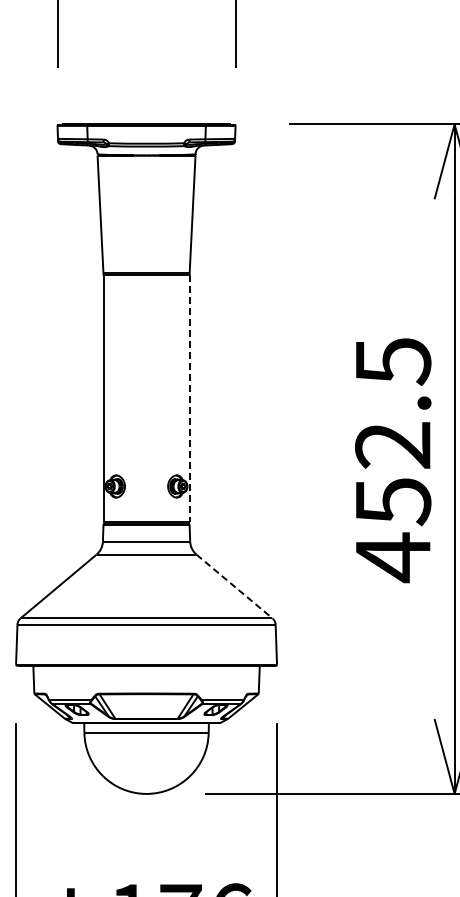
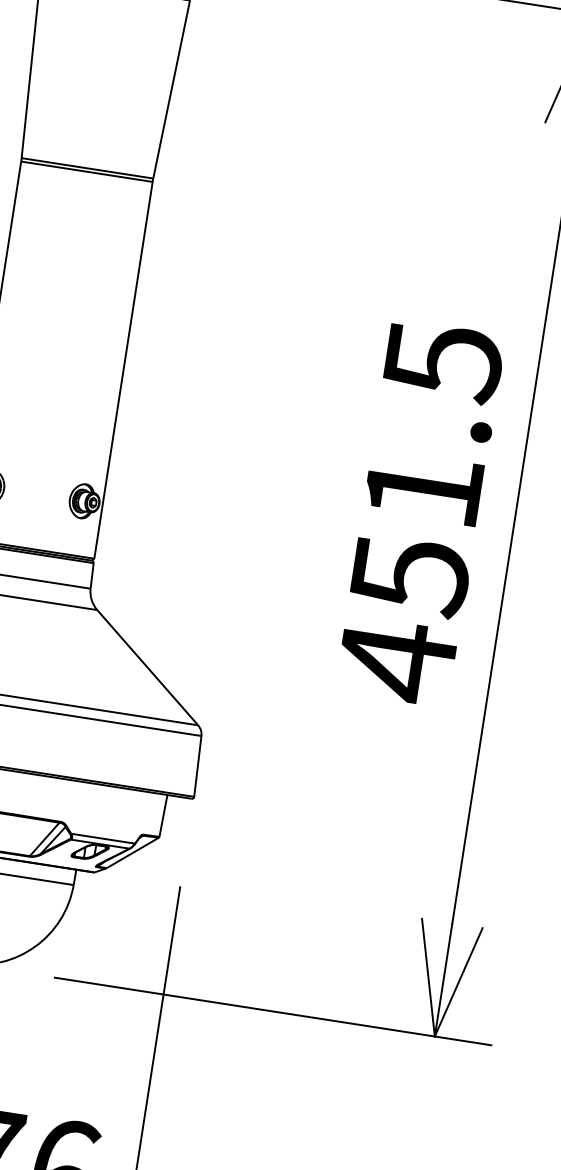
line: (189, 399) -> (123, 371), dashed -> solid
text: (392, 445) -> (422, 489), 452.5 -> 451.5
line: (234, 586) -> (147, 667), dashed -> solid

